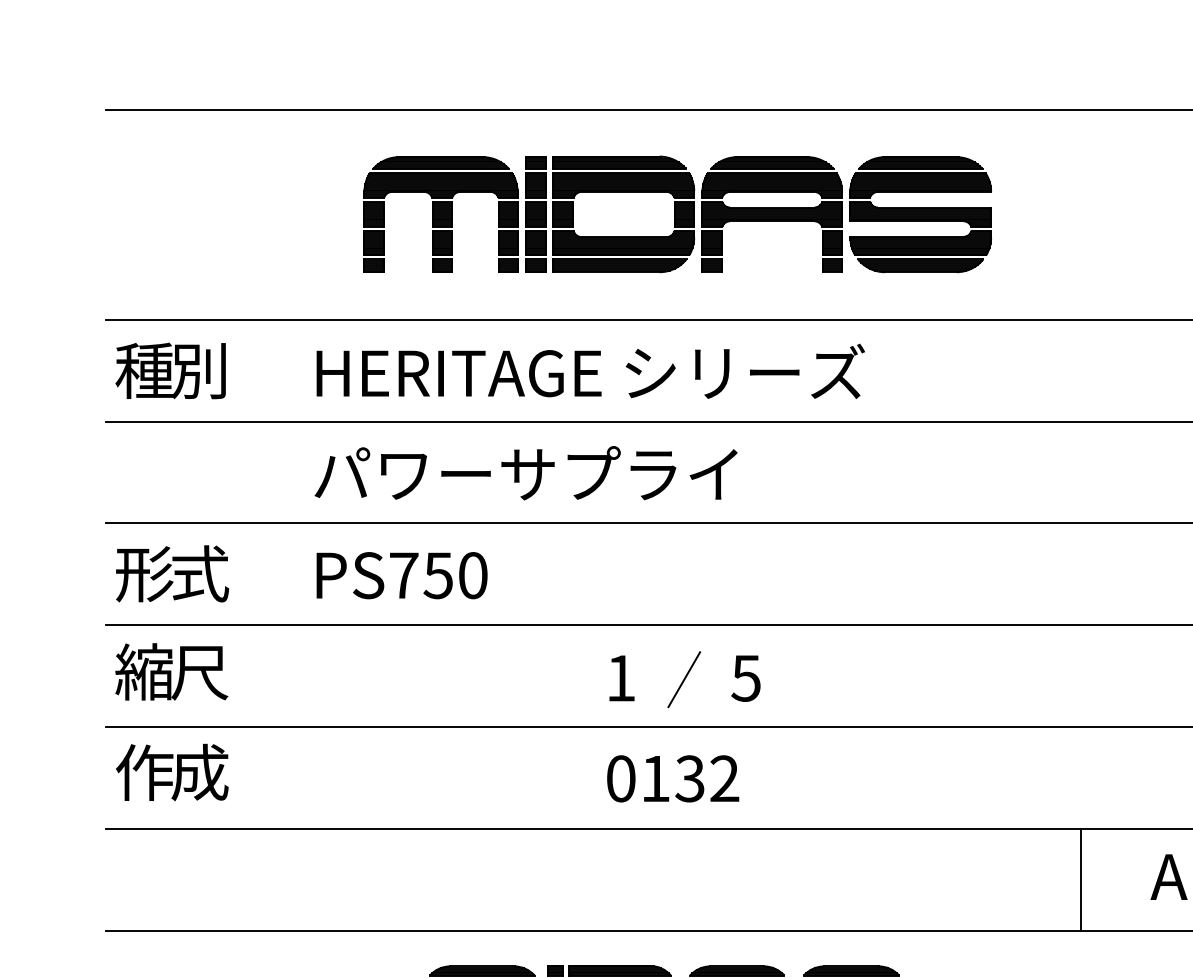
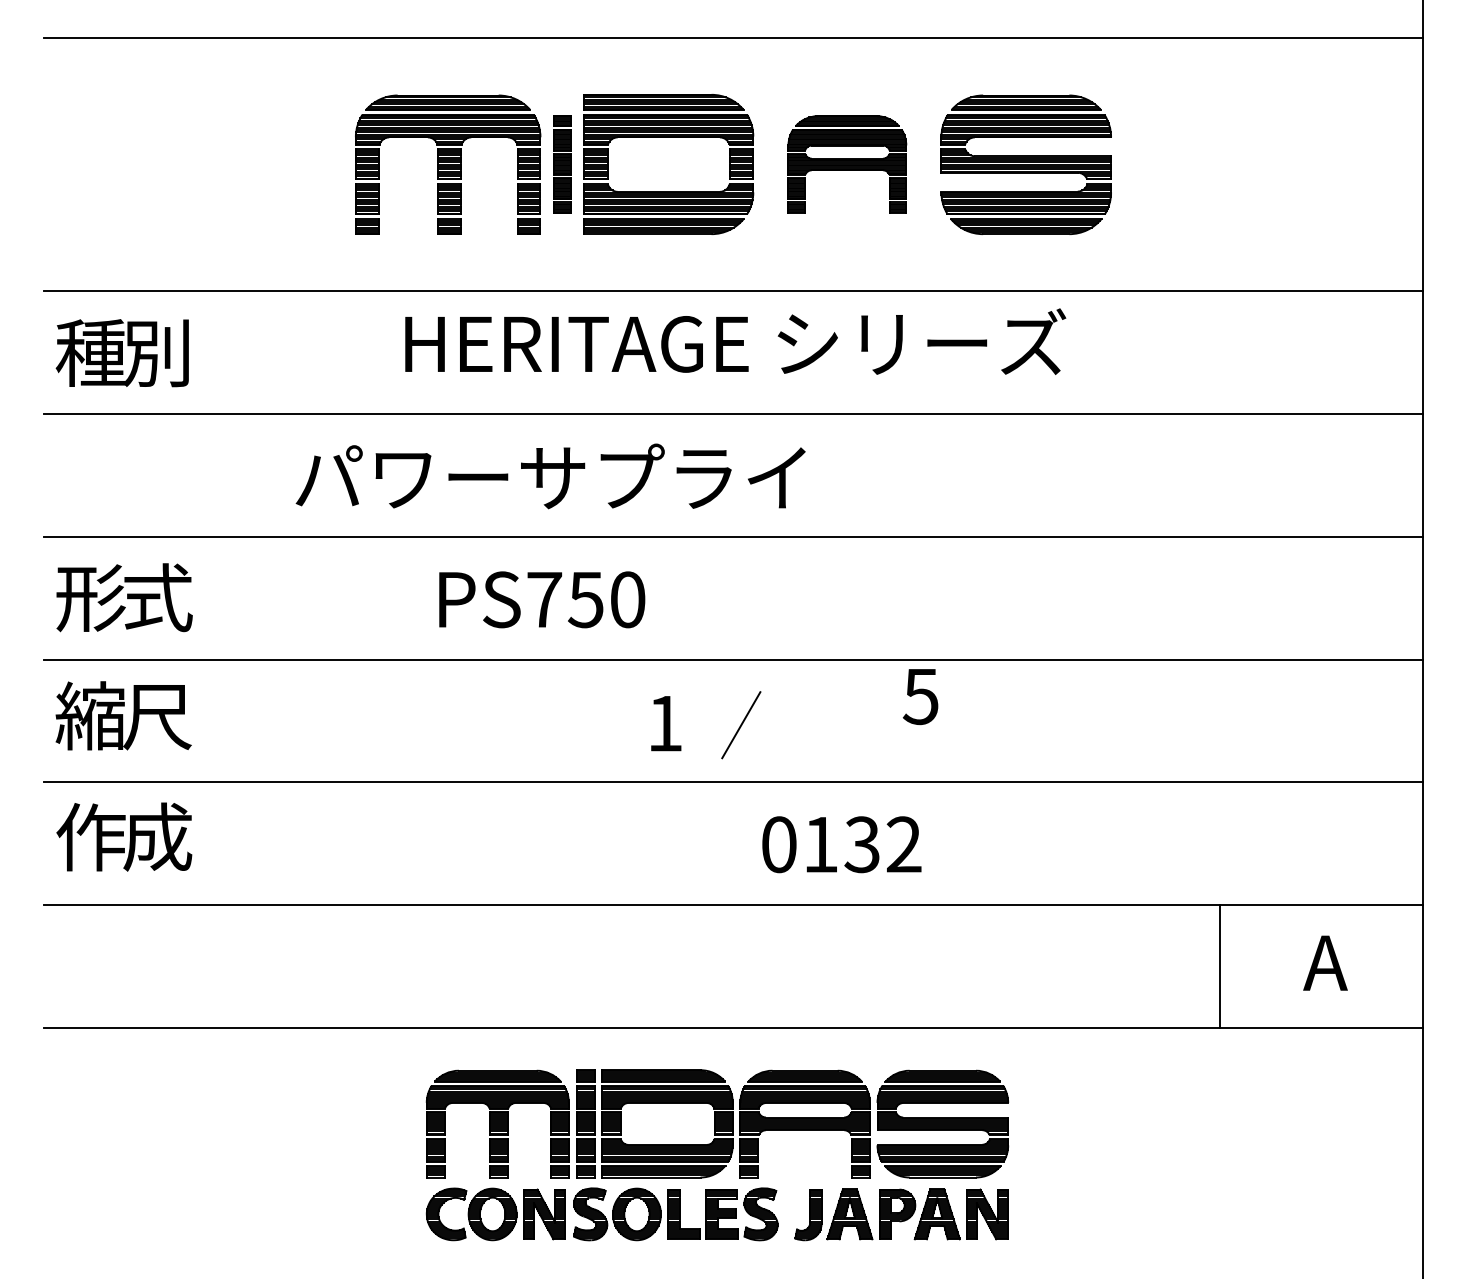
part: (535, 214) -> (561, 164), size x0.7
part: (772, 214) -> (847, 164), size x0.7
text: (590, 371) -> (735, 341), moved
text: (402, 575) -> (542, 599), moved
text: (745, 679) -> (920, 697), moved
text: (672, 778) -> (841, 844), moved

